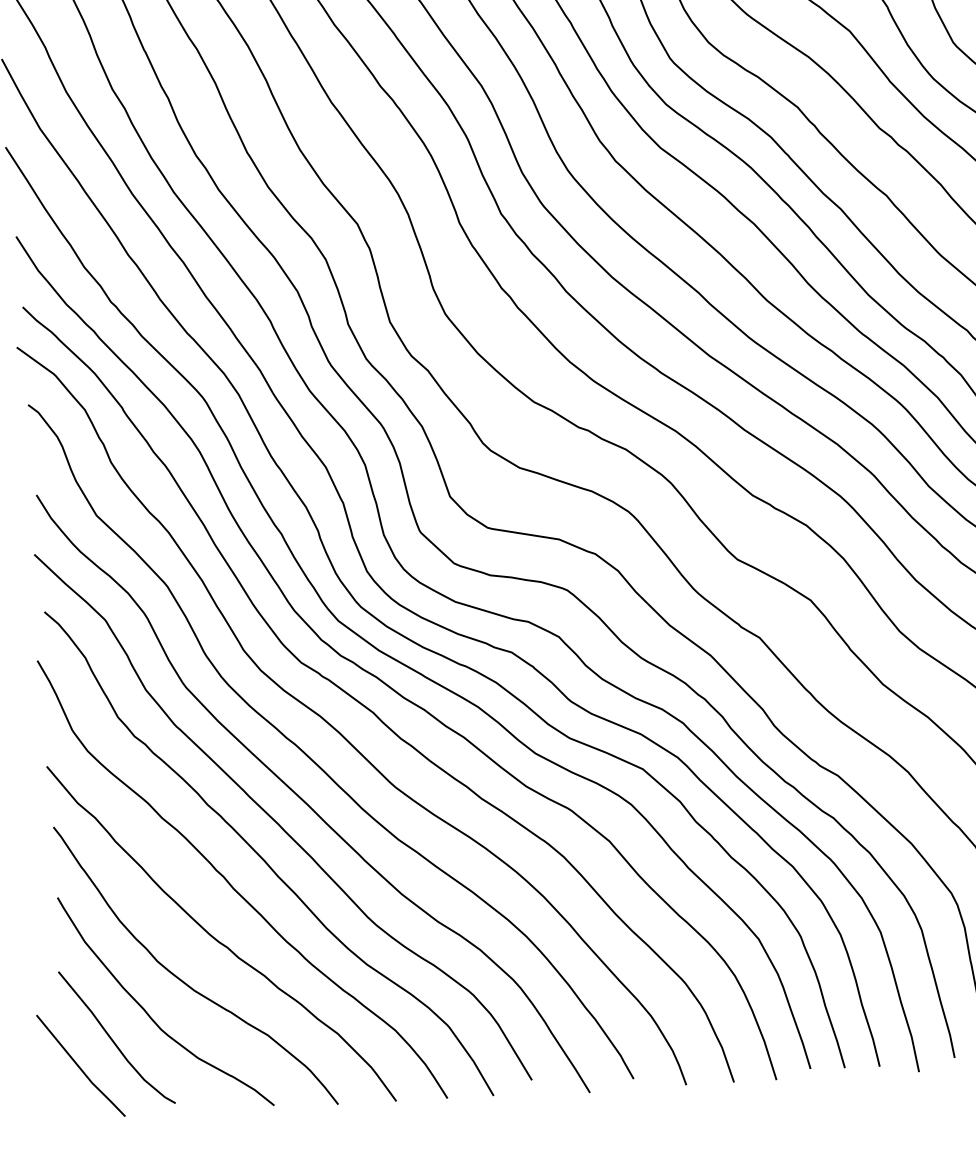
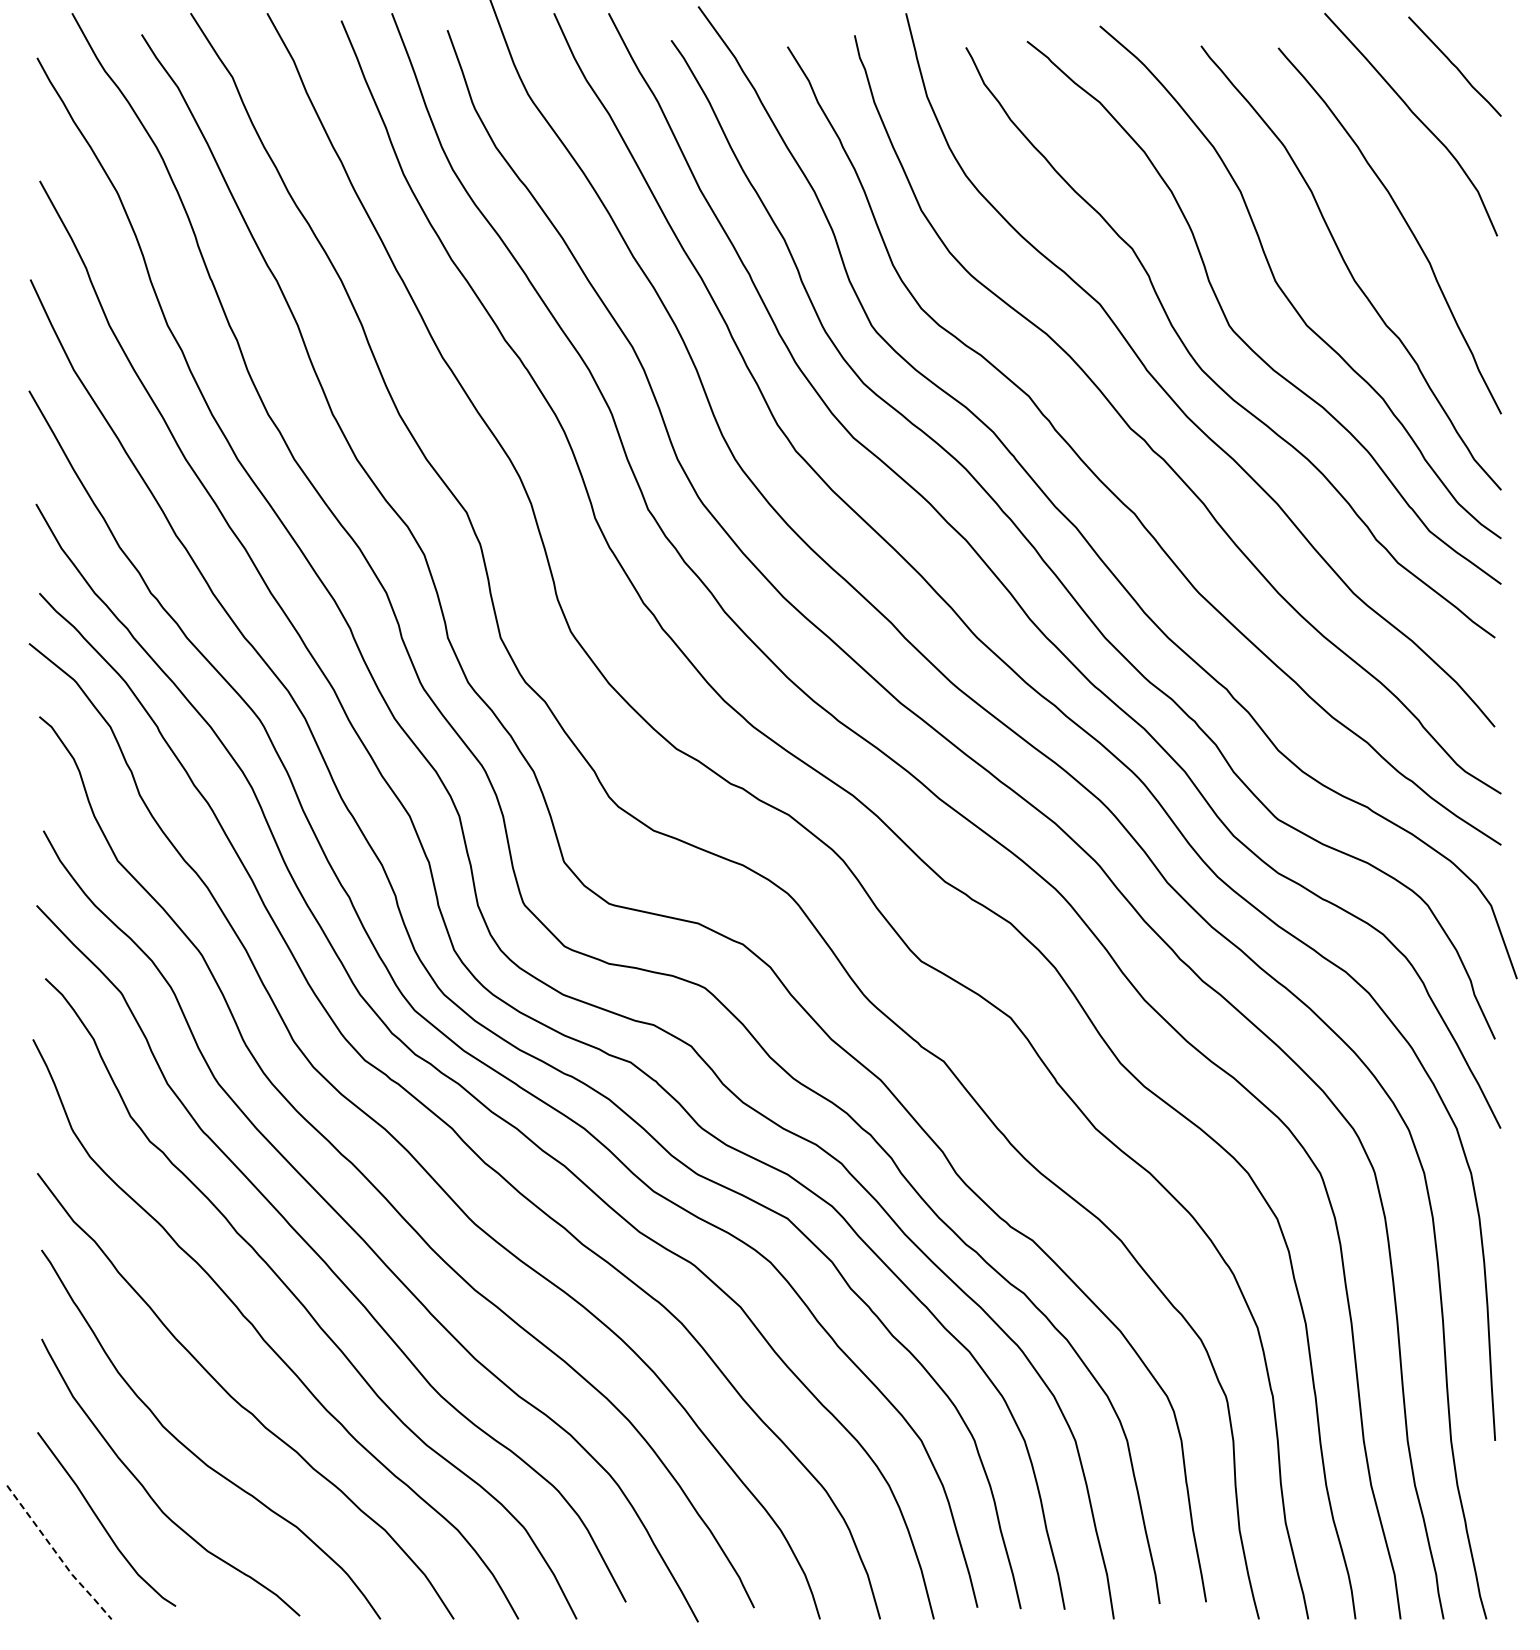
line: (80, 1068) -> (58, 1555), solid -> dashed

